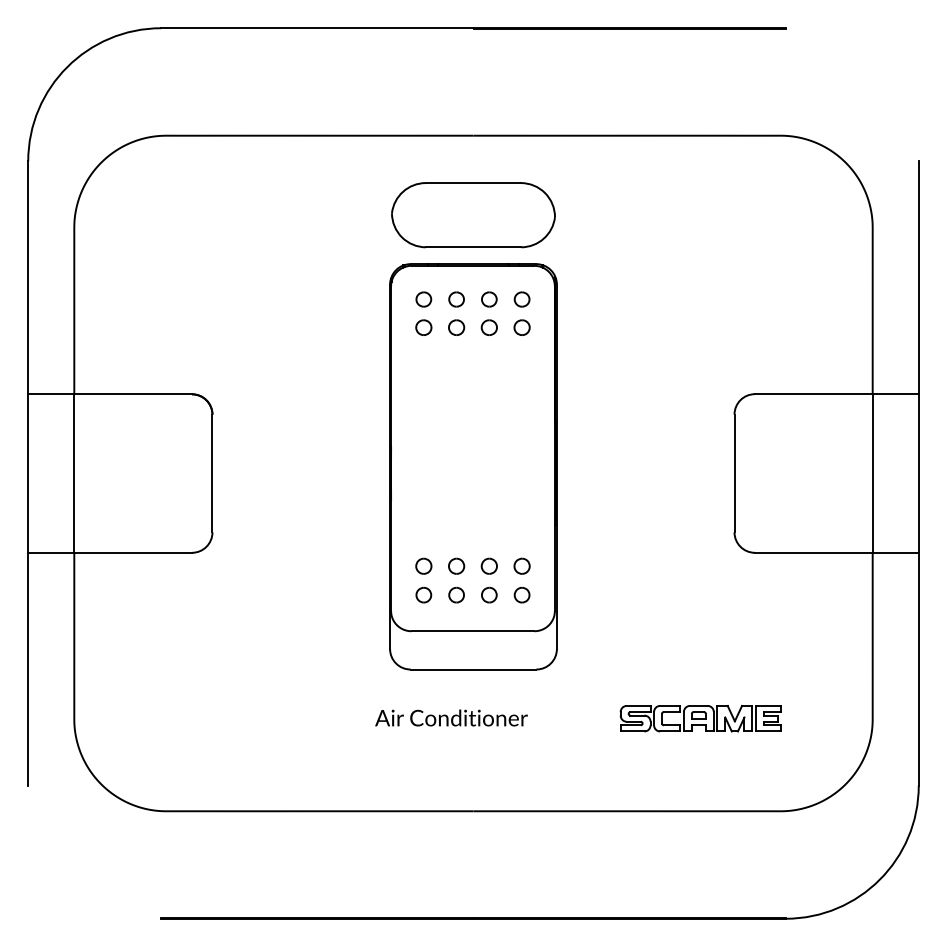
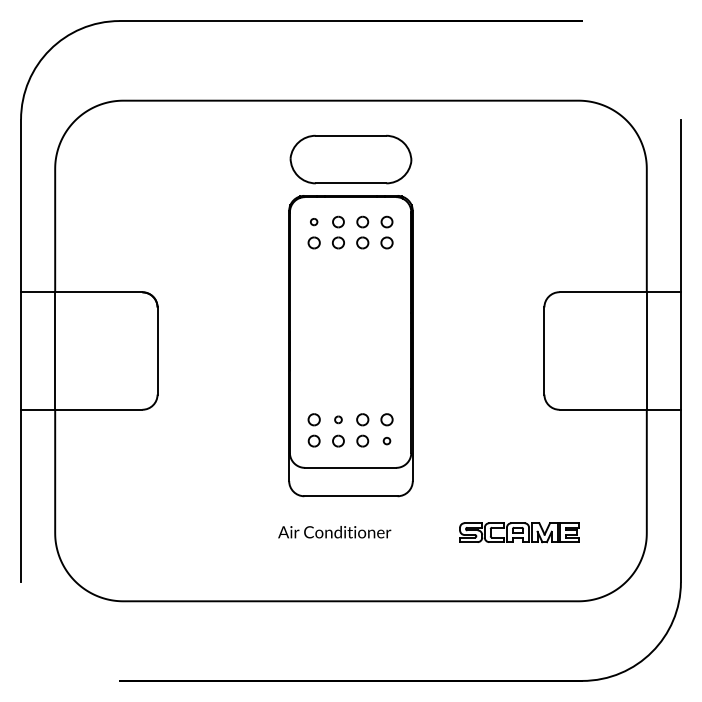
part: (422, 298) -> (313, 221), size x0.6
part: (456, 565) -> (338, 419), size x0.6
part: (521, 594) -> (386, 440), size x0.6

